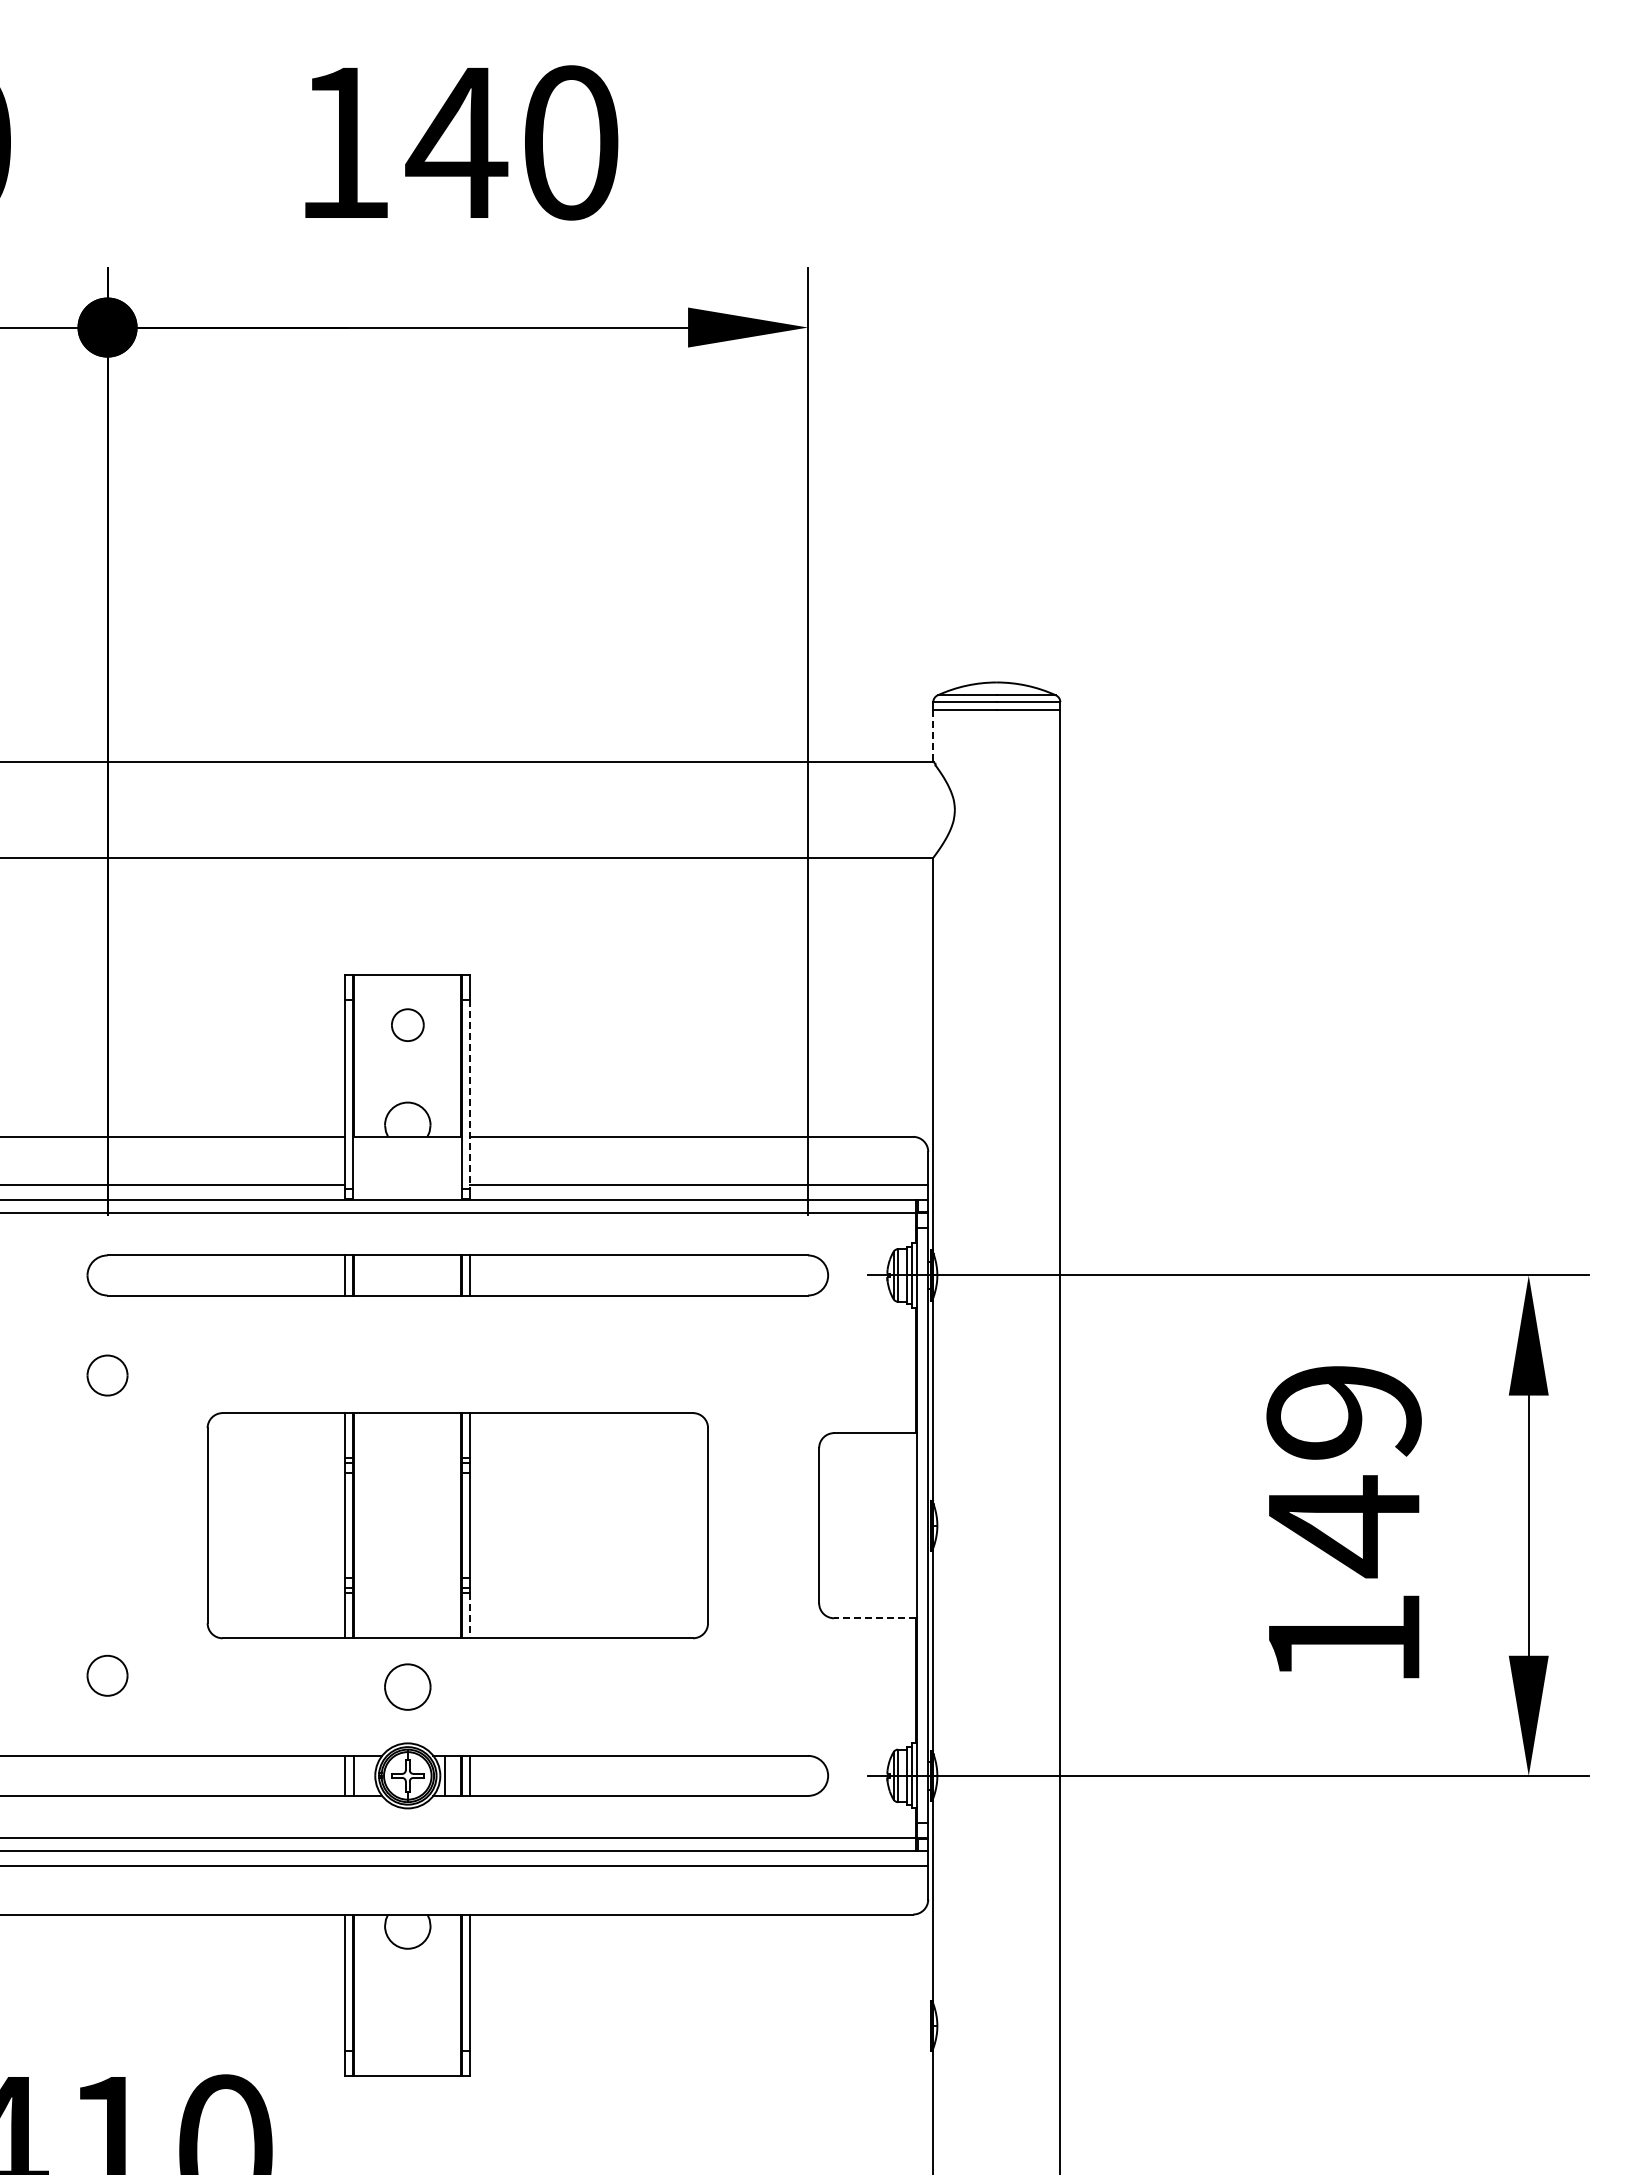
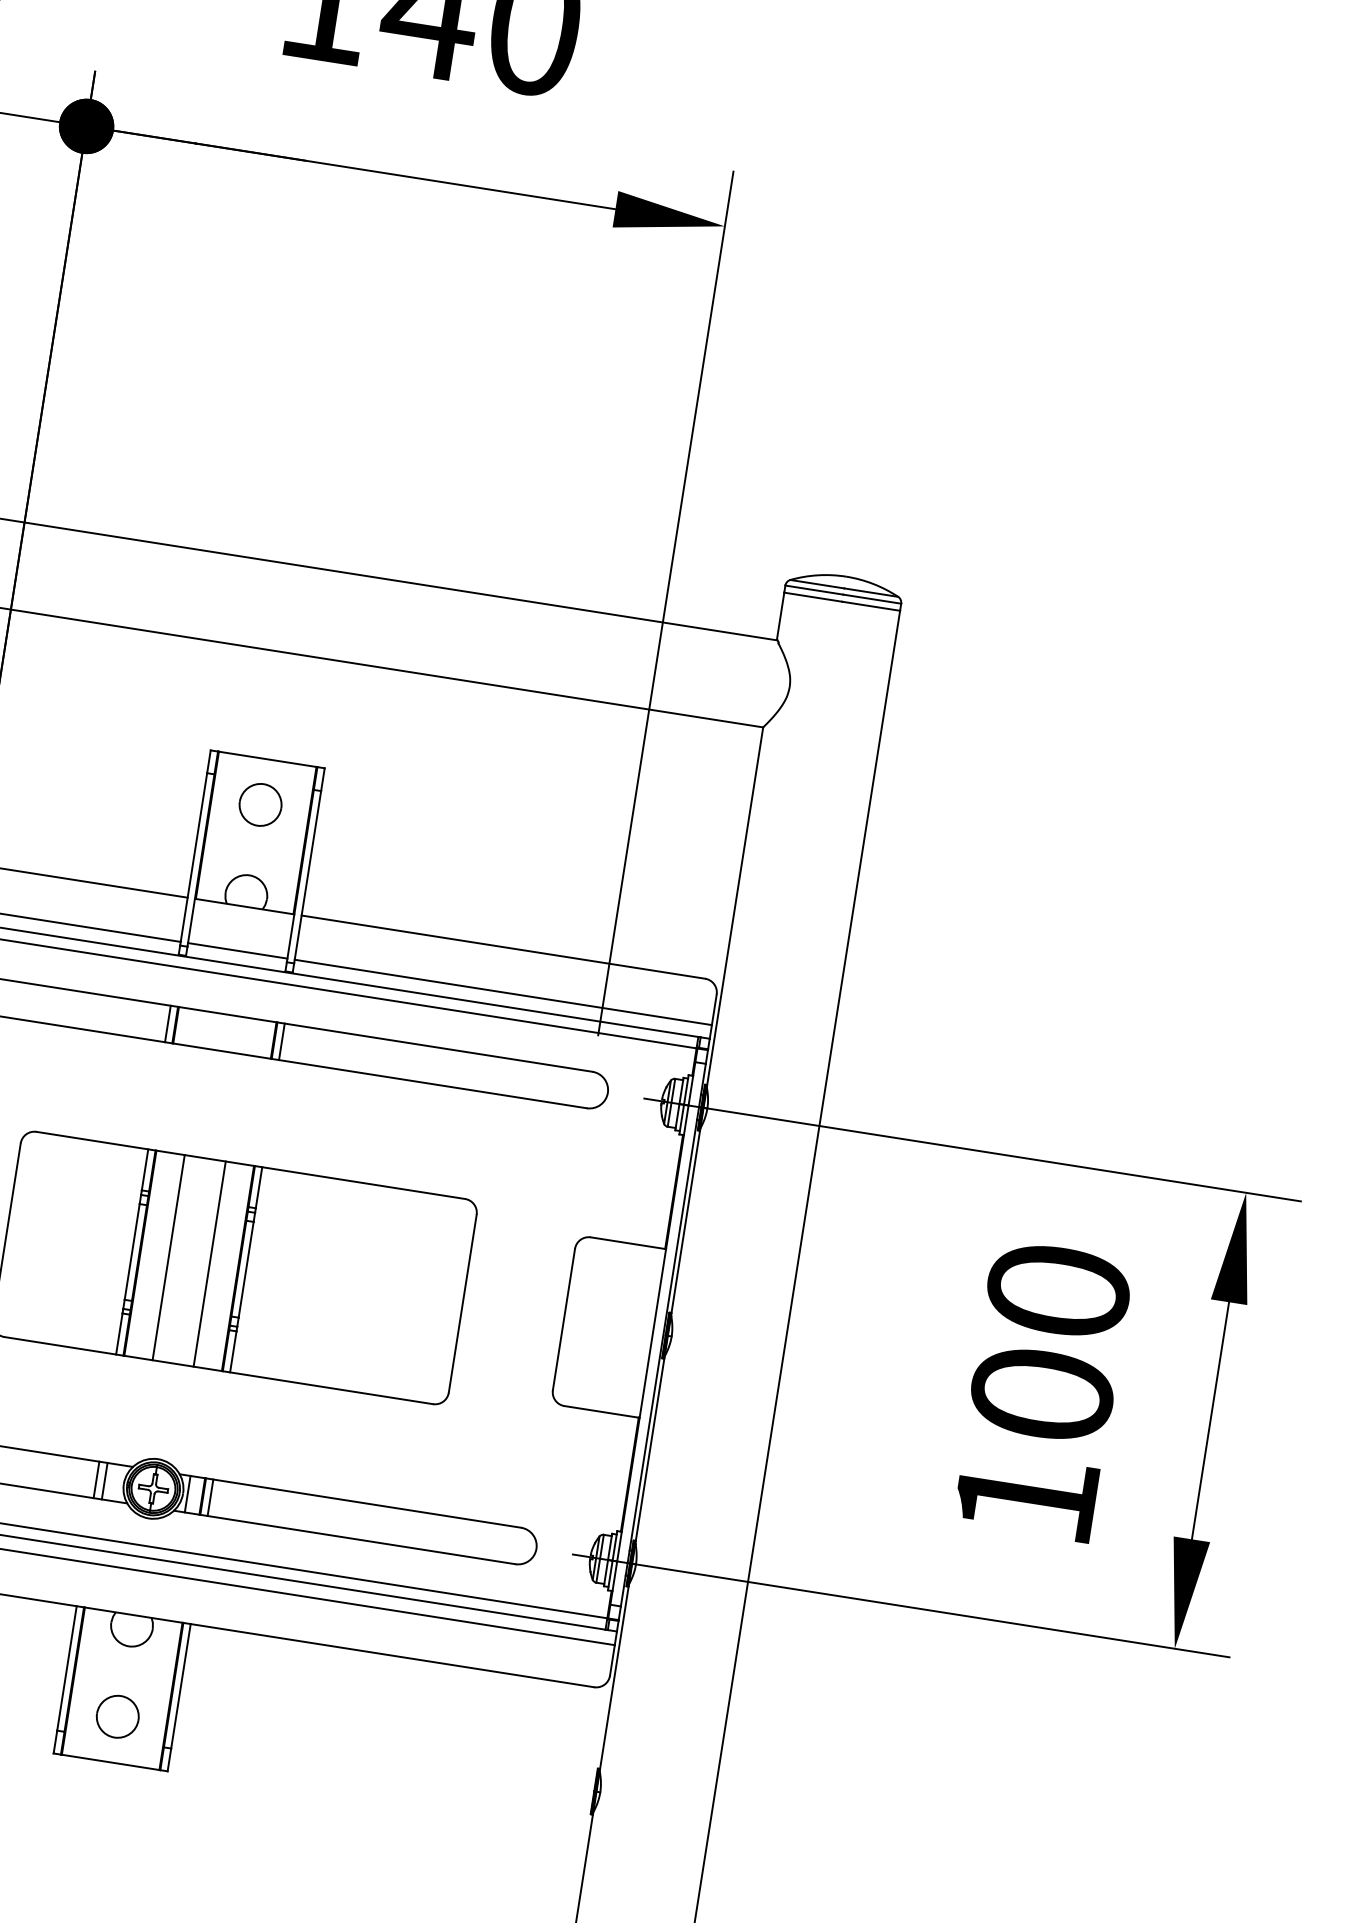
line: (933, 735) -> (780, 615), dashed -> solid
part: (407, 1024) -> (260, 804), size x1.43
line: (470, 1094) -> (307, 876), dashed -> solid
line: (407, 1185) -> (237, 950), added
text: (1343, 1471) -> (1049, 1344), 149 -> 100
line: (385, 1525) -> (168, 1257), added
line: (430, 1525) -> (209, 1263), added
line: (470, 1615) -> (233, 1351), dashed -> solid
line: (874, 1618) -> (601, 1412), dashed -> solid
part: (407, 1686) -> (117, 1716), moved

